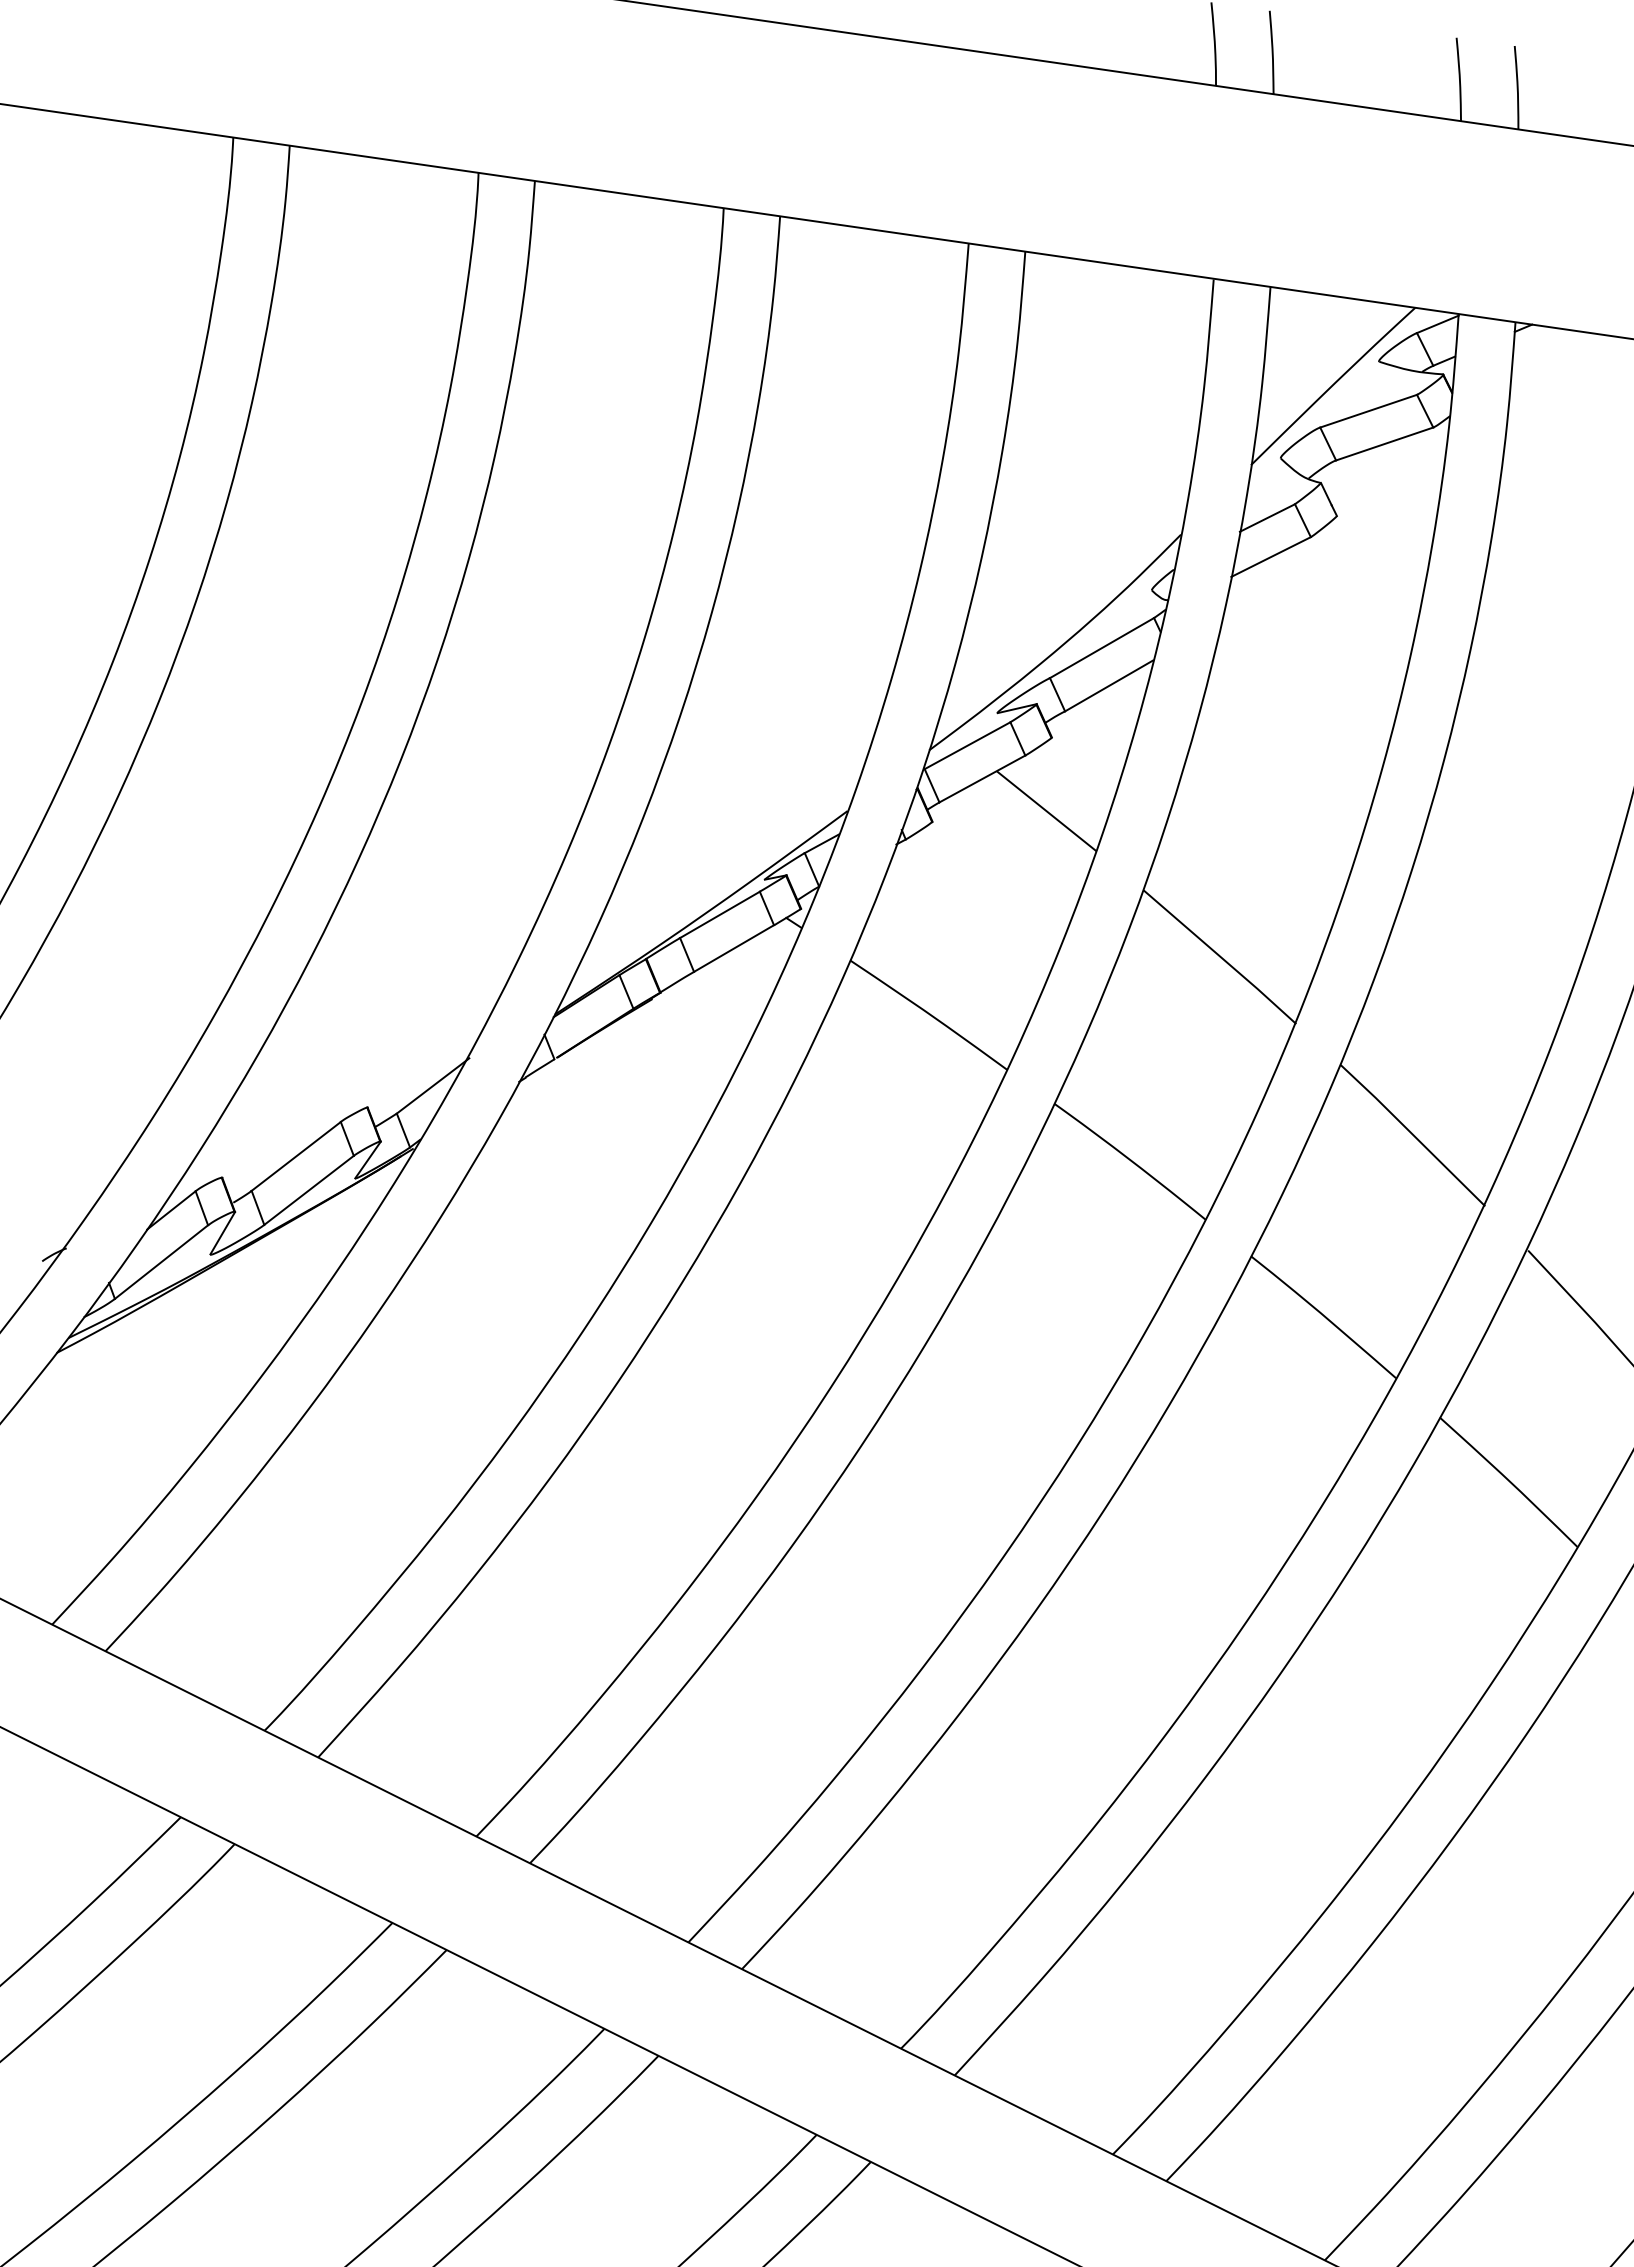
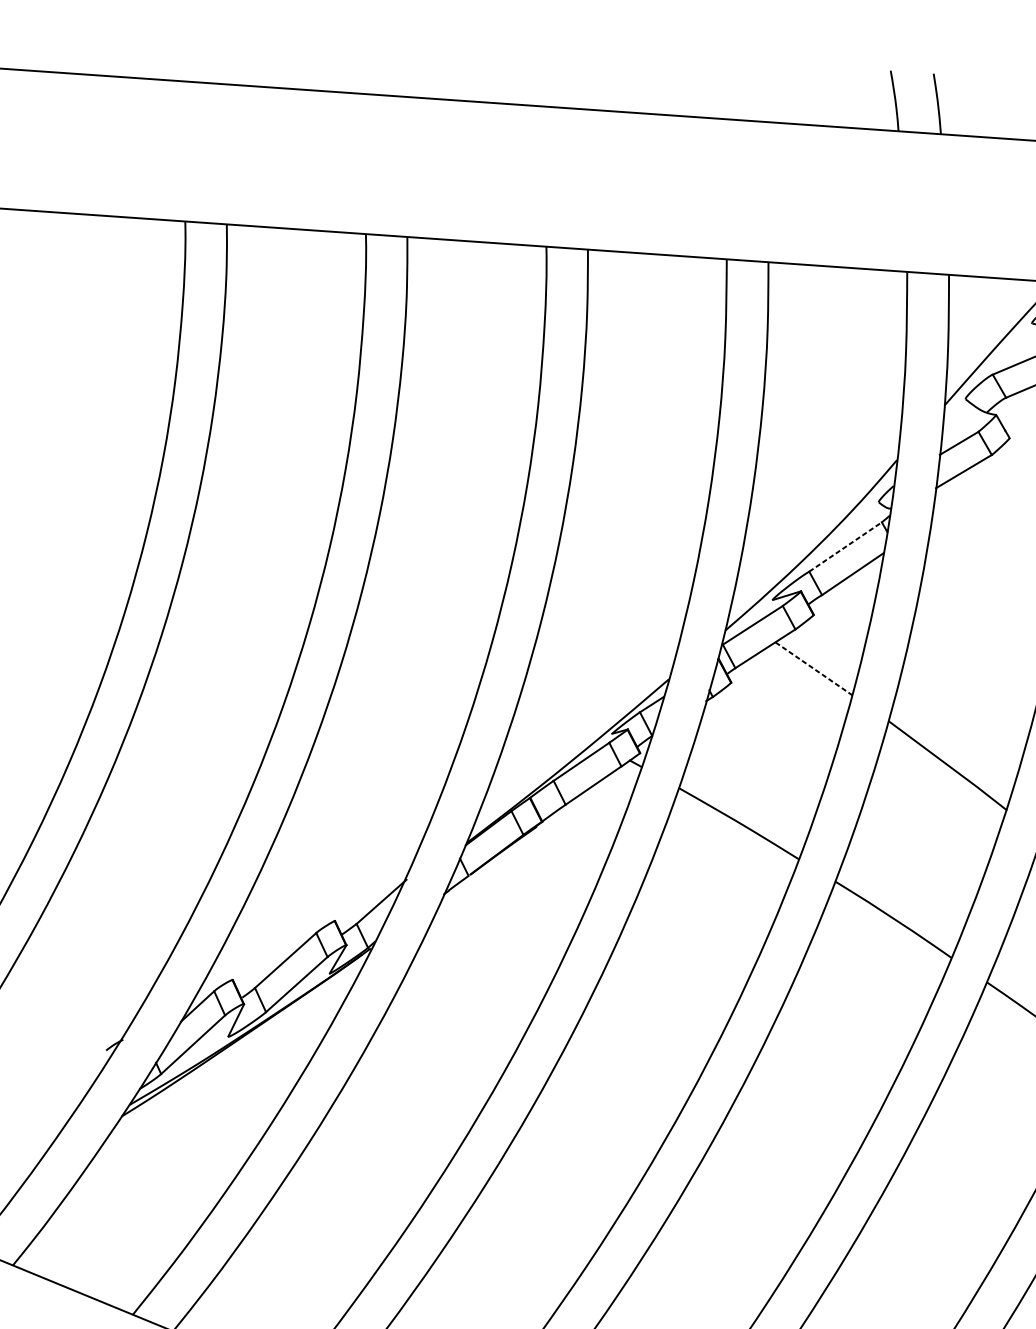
line: (1102, 647) -> (845, 546), solid -> dashed
line: (1046, 810) -> (813, 668), solid -> dashed

